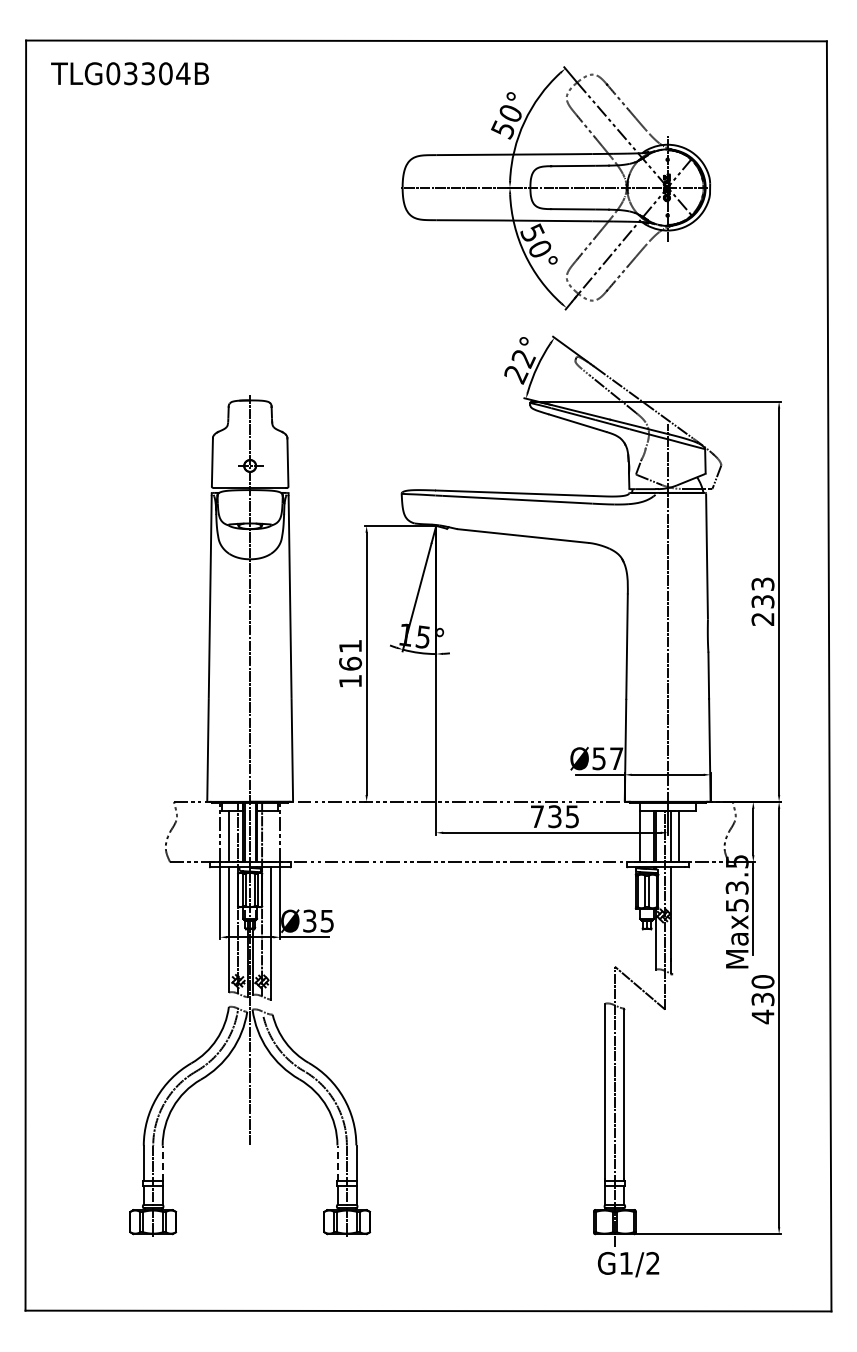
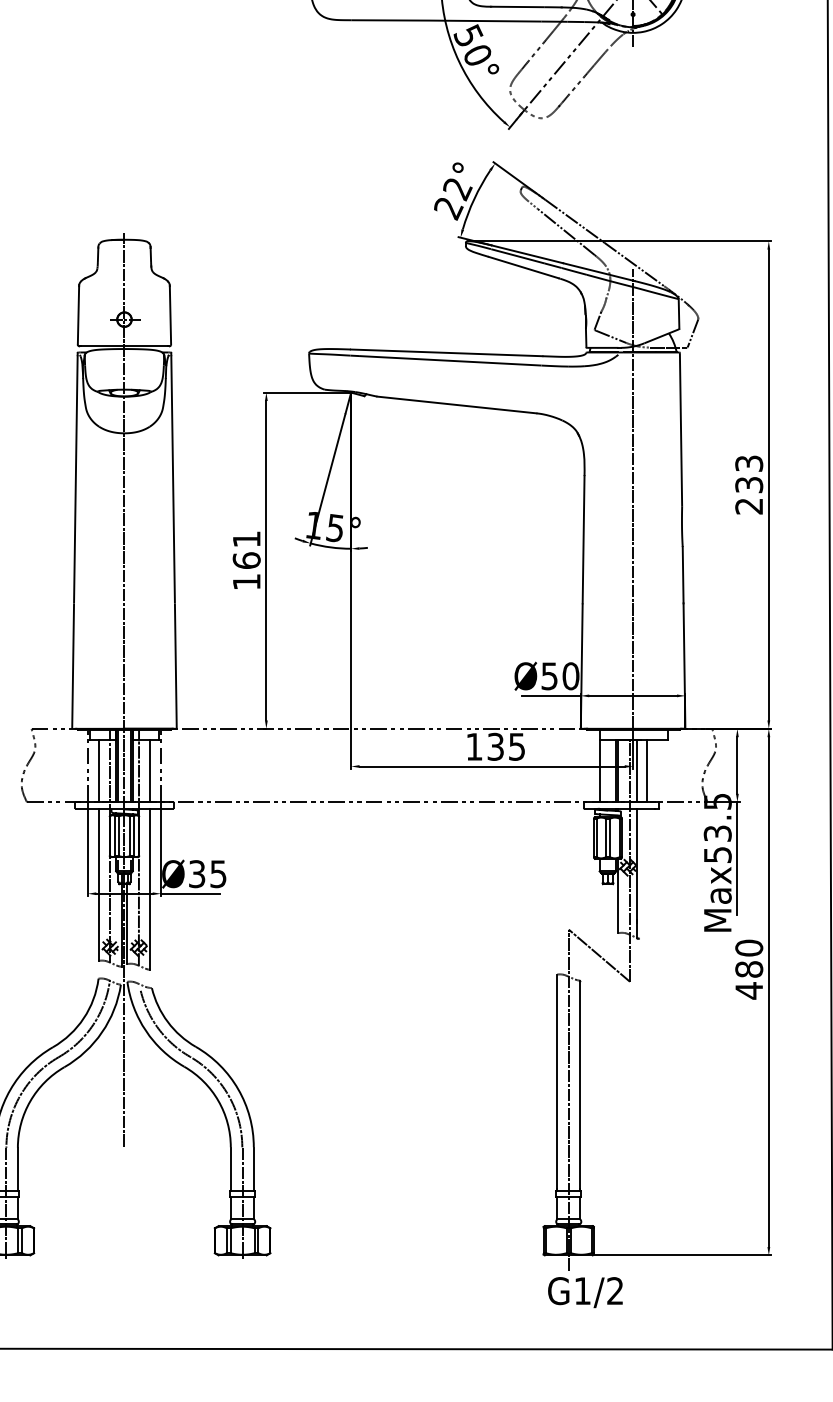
text: (616, 758) -> (570, 675), Ø57 -> Ø50
text: (537, 816) -> (474, 746), 735 -> 135
line: (271, 836) -> (150, 771), added
text: (762, 999) -> (748, 969), 430 -> 480
line: (162, 1163) -> (17, 1169), dashed -> solid
line: (337, 1163) -> (230, 1169), dashed -> solid

